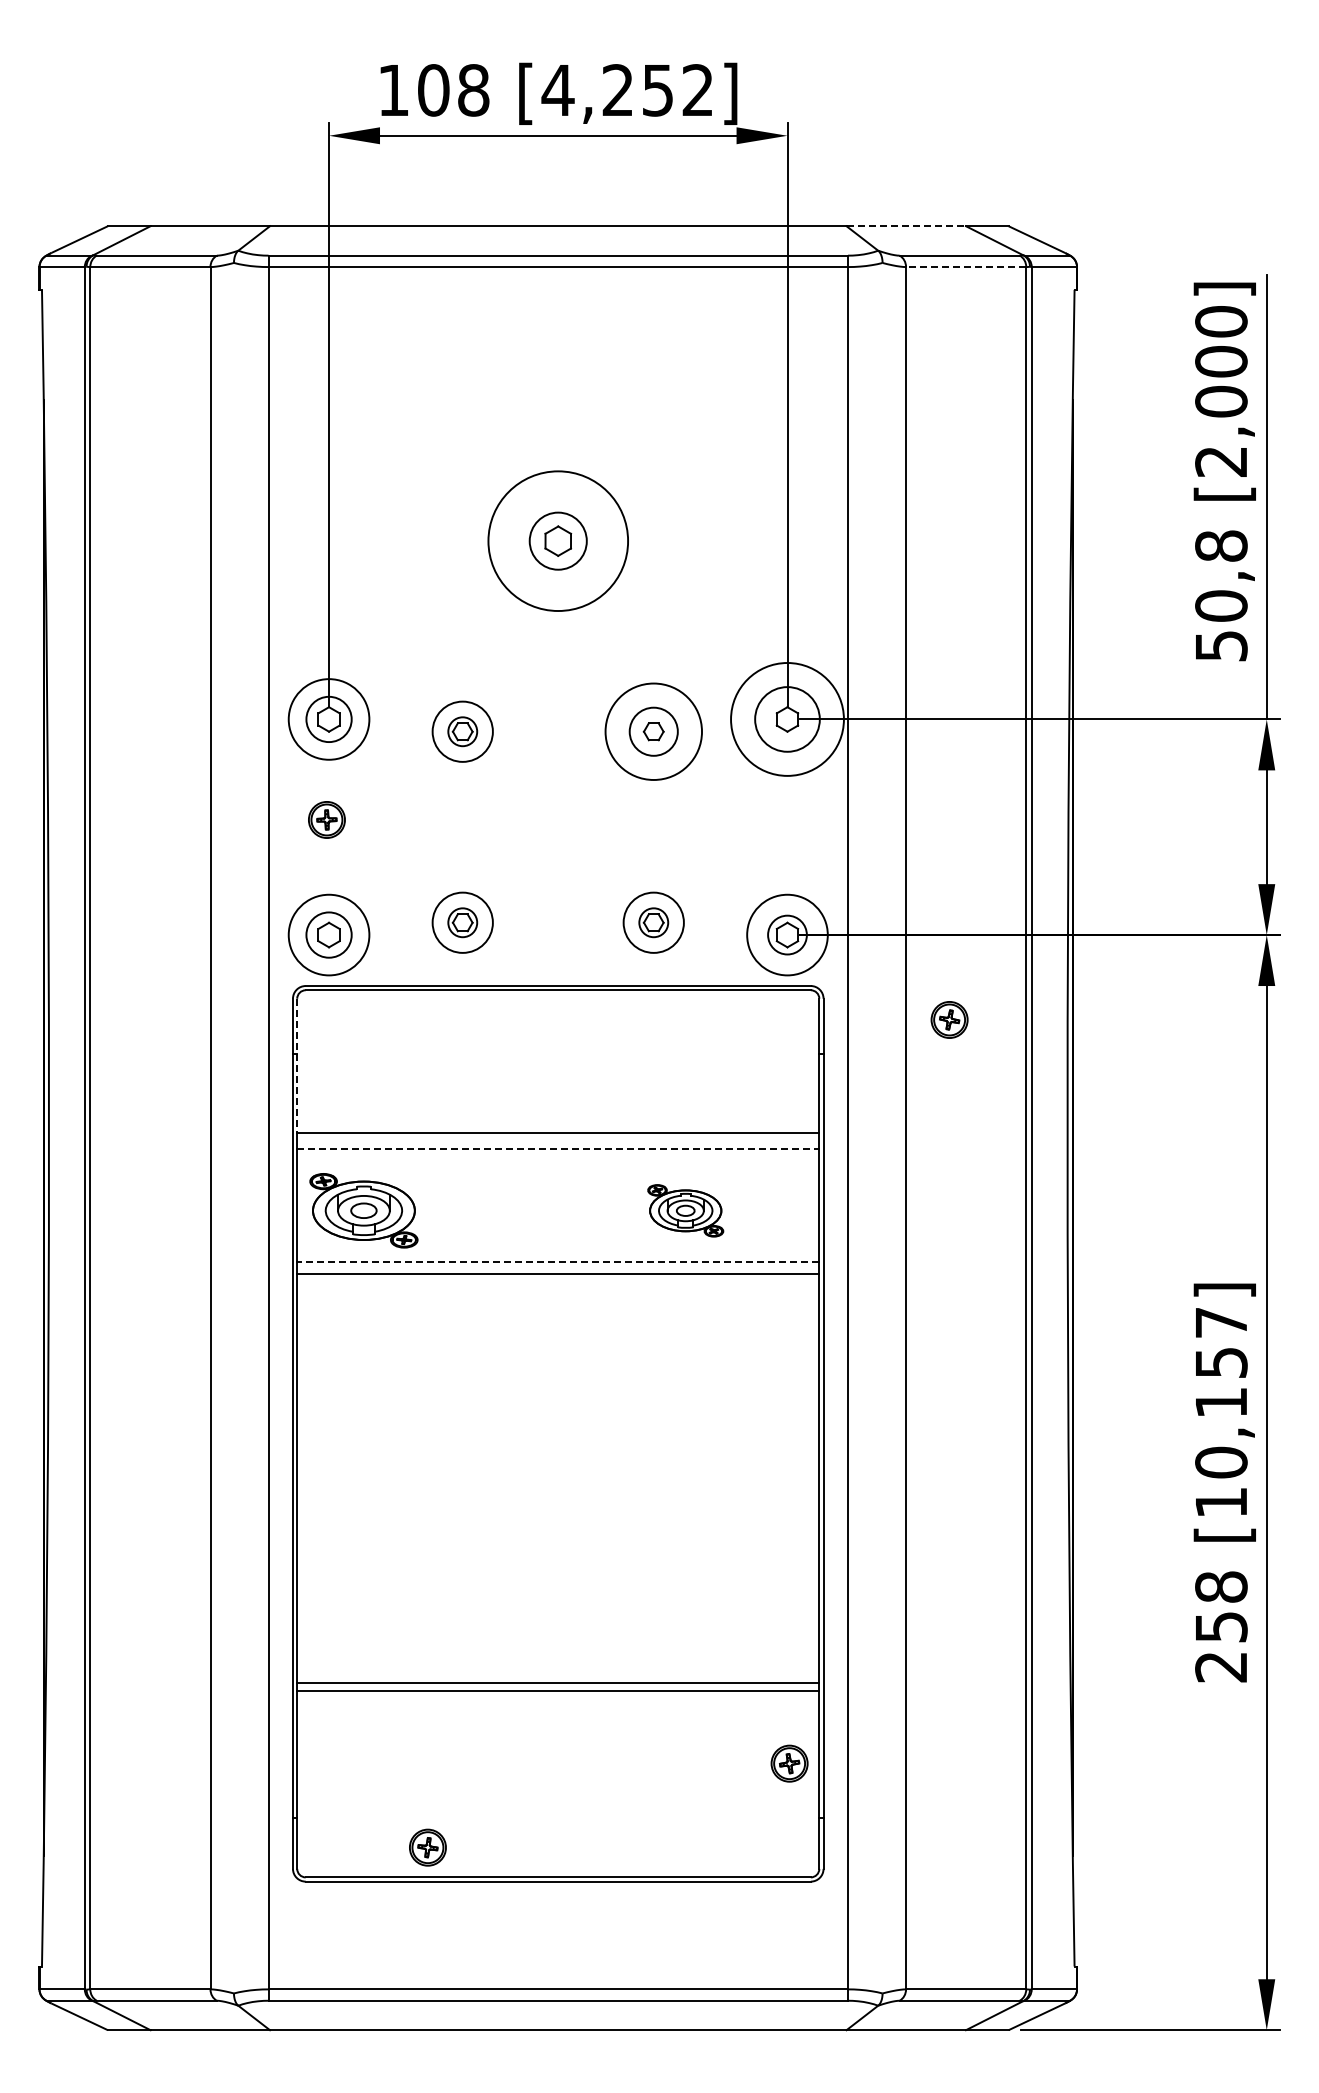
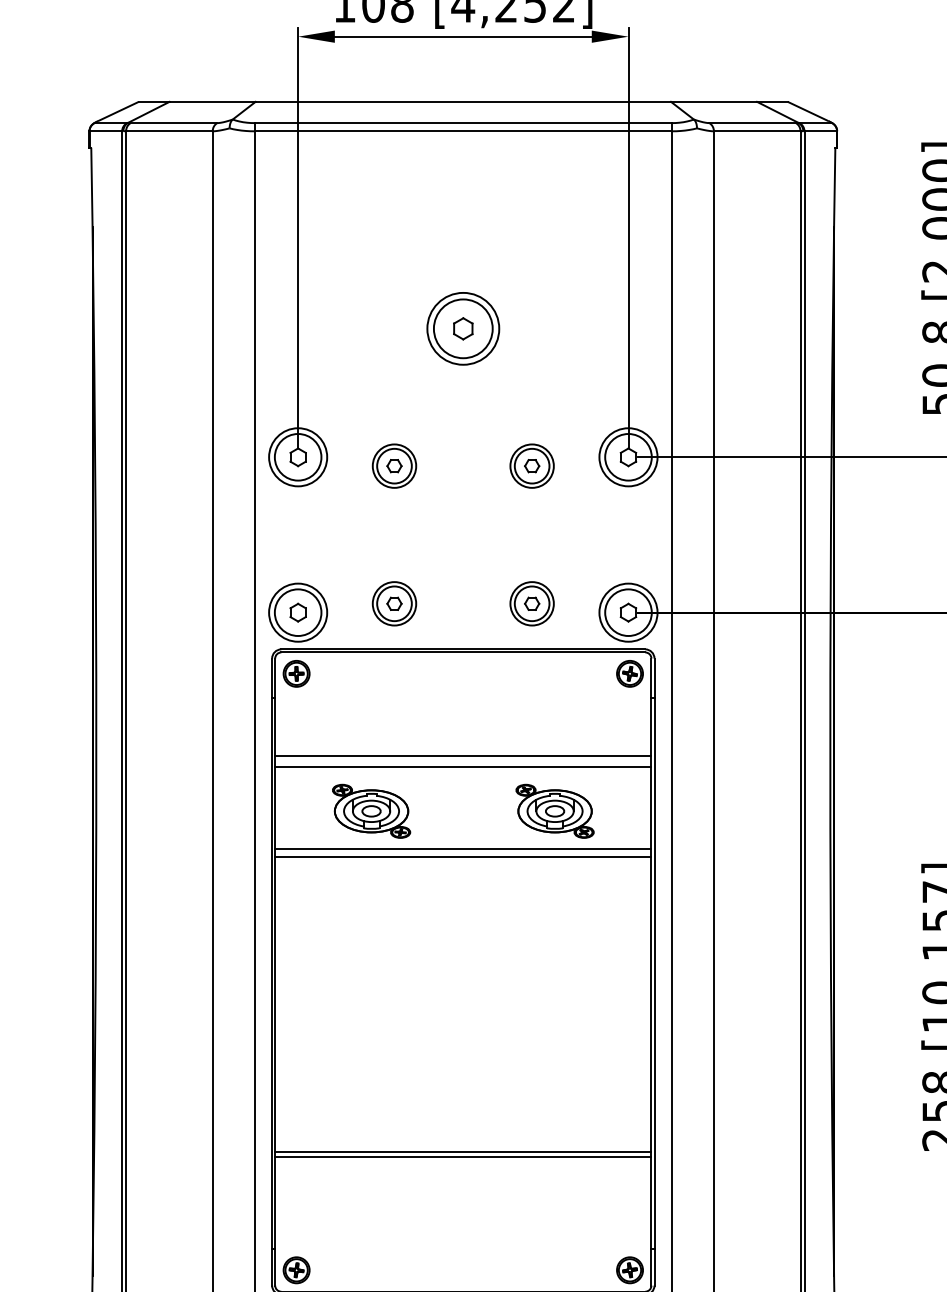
line: (906, 226) -> (714, 102), dashed -> solid
line: (965, 267) -> (756, 131), dashed -> solid
circle: (558, 540) -> (463, 328), size x1.43
circle: (558, 541) -> (463, 329), size x0.71
circle: (328, 719) -> (297, 457), size x1.43
circle: (787, 719) -> (628, 457), size x0.71
circle: (462, 731) -> (394, 465), size x1.67
circle: (653, 731) -> (531, 465), size x0.62
part: (326, 819) -> (296, 673), moved
circle: (462, 922) -> (394, 603), size x1.67
circle: (653, 922) -> (531, 603), size x1.67
circle: (328, 934) -> (297, 612), size x1.43
circle: (787, 934) -> (628, 612), size x1.67
part: (949, 1019) -> (629, 673), moved
line: (297, 1066) -> (275, 707), dashed -> solid
line: (558, 1148) -> (463, 766), dashed -> solid
part: (363, 1210) -> (371, 811), moved
part: (685, 1210) -> (554, 811), size x1.43
line: (557, 1262) -> (462, 848), dashed -> solid
part: (789, 1763) -> (629, 1270), moved
part: (427, 1847) -> (296, 1270), moved

